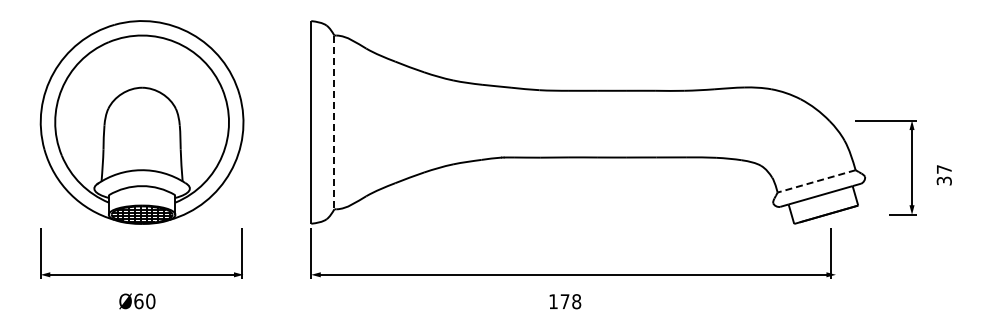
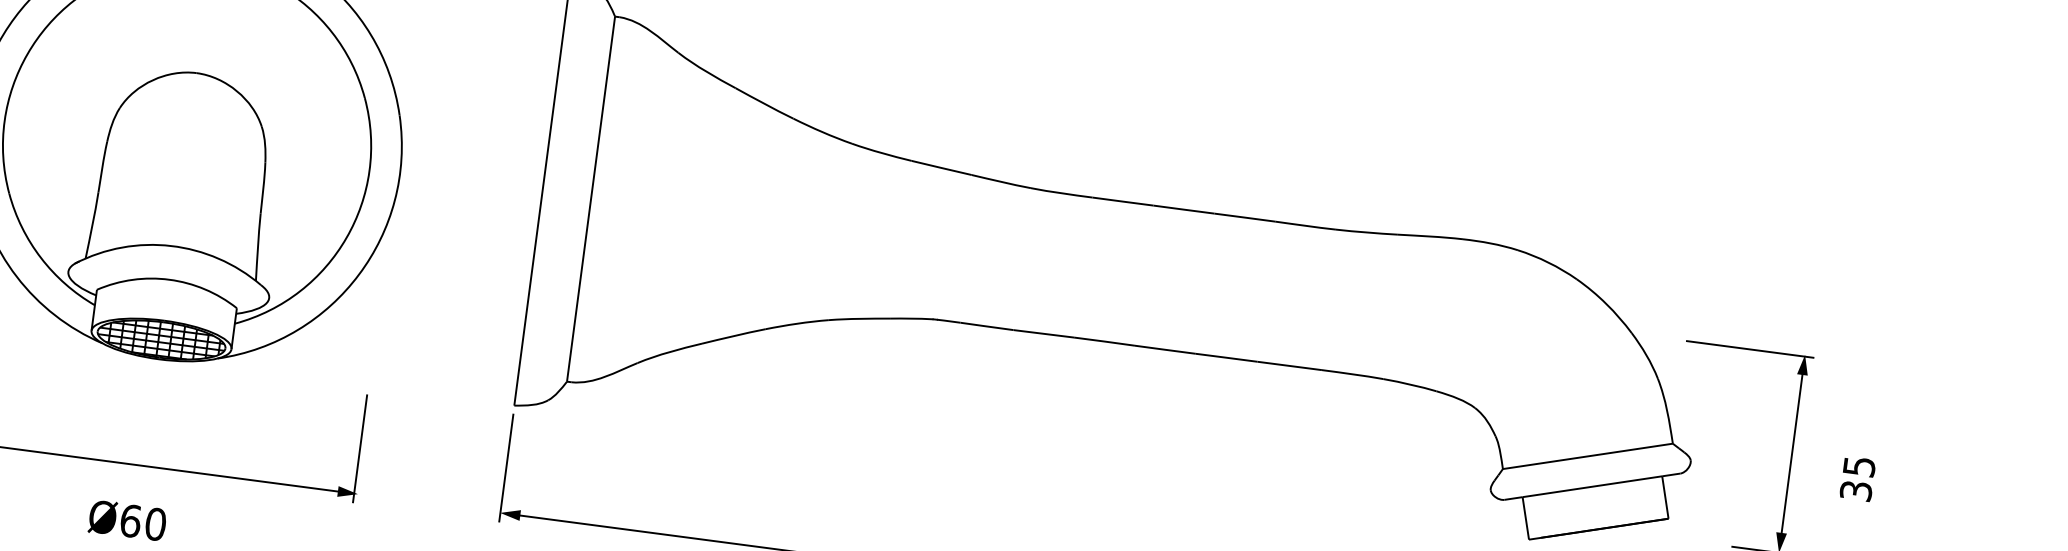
line: (334, 122) -> (591, 199), dashed -> solid
text: (944, 169) -> (1859, 466), 37 -> 35
line: (816, 181) -> (1587, 456), dashed -> solid

